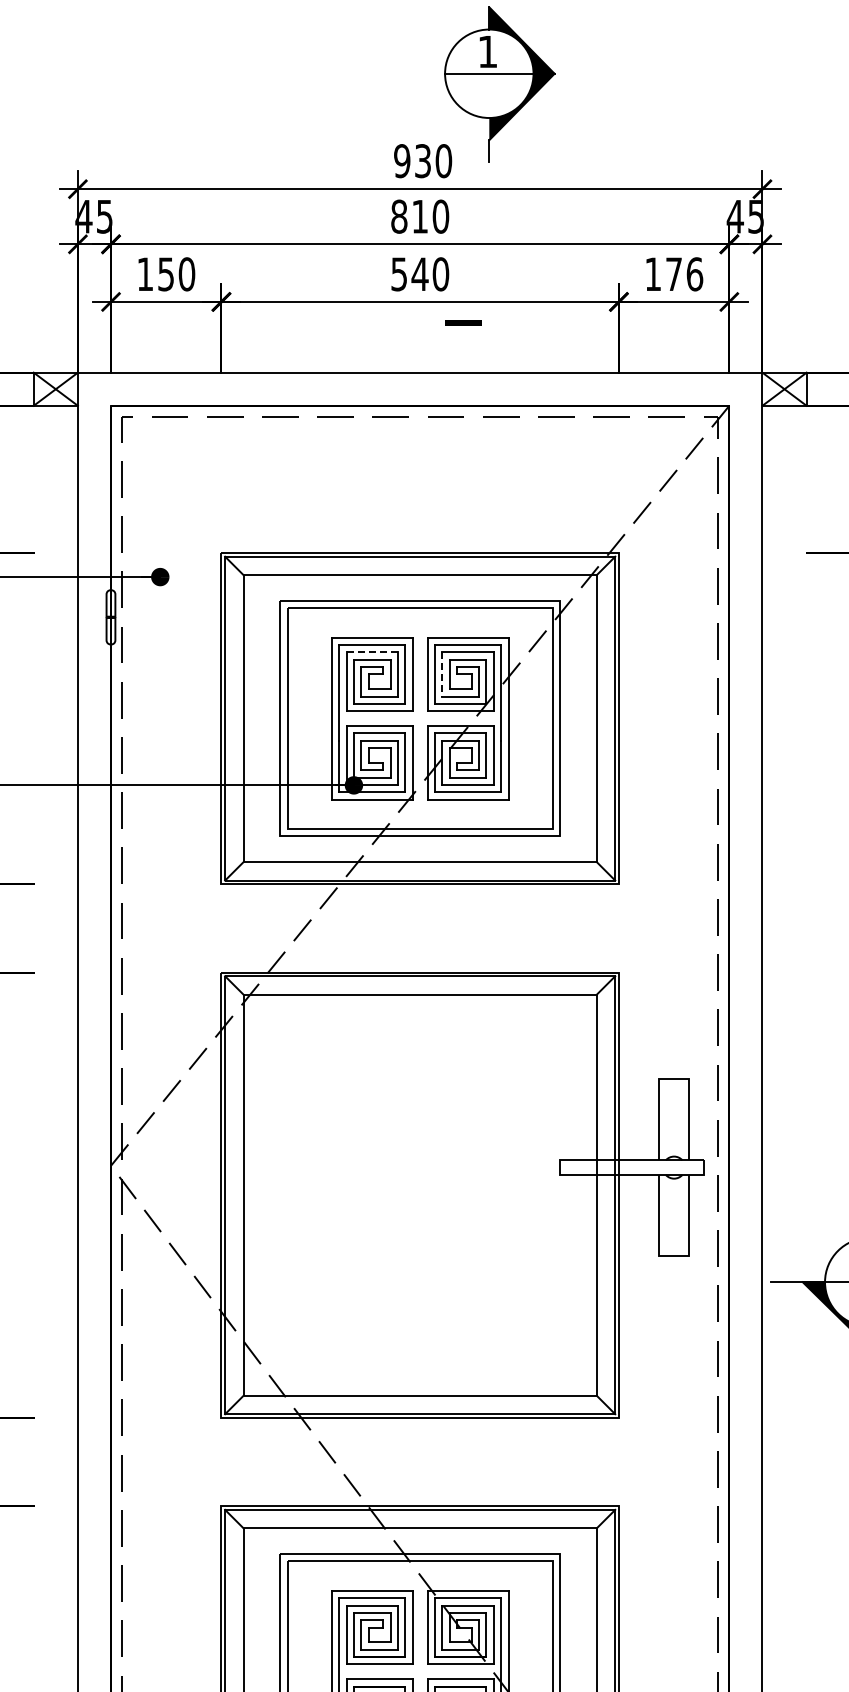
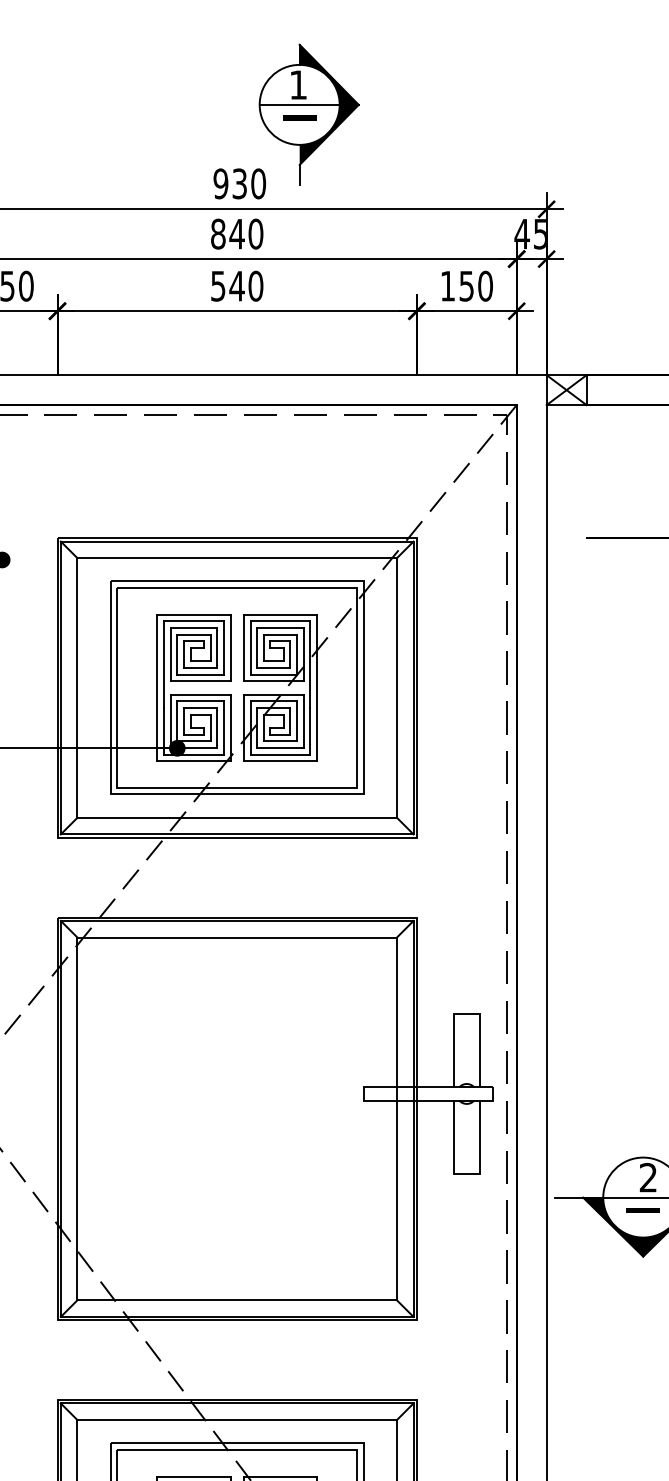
text: (419, 216) -> (236, 233), 810 -> 840
text: (684, 274) -> (476, 286), 176 -> 150
line: (463, 322) -> (299, 117), moved
line: (372, 652) -> (194, 628), dashed -> solid
line: (442, 674) -> (257, 648), dashed -> solid

